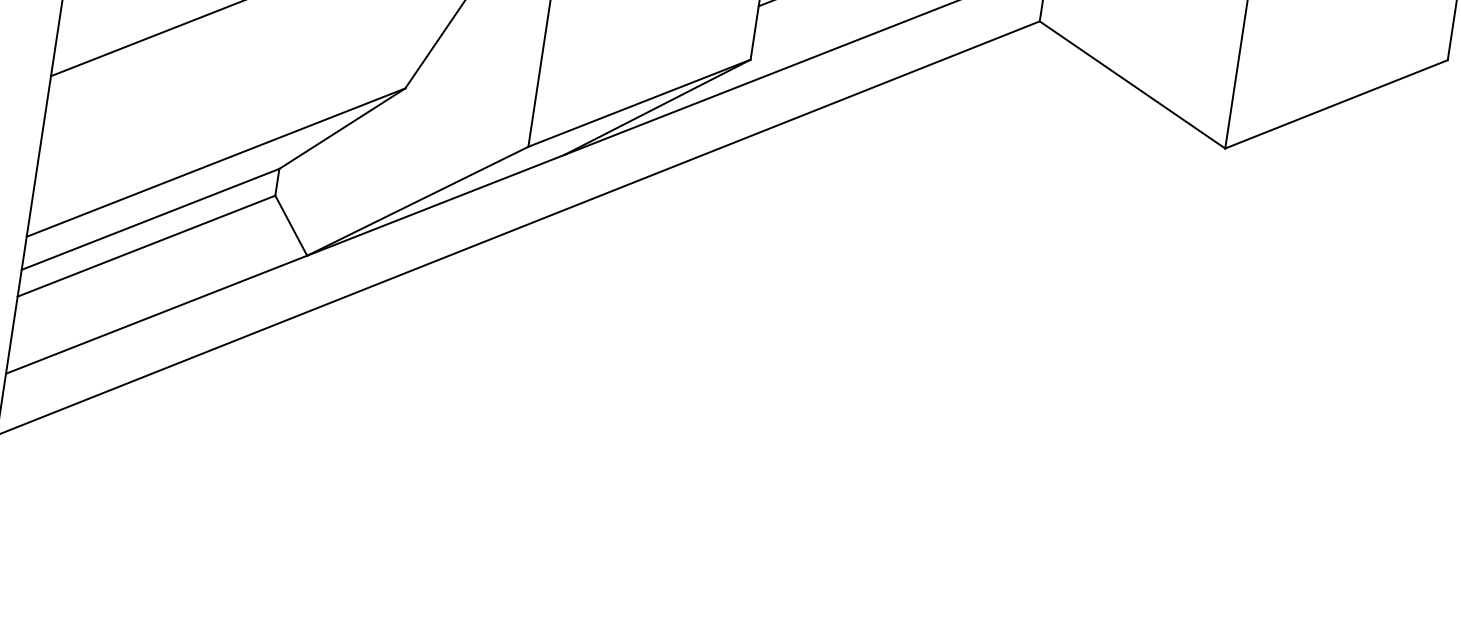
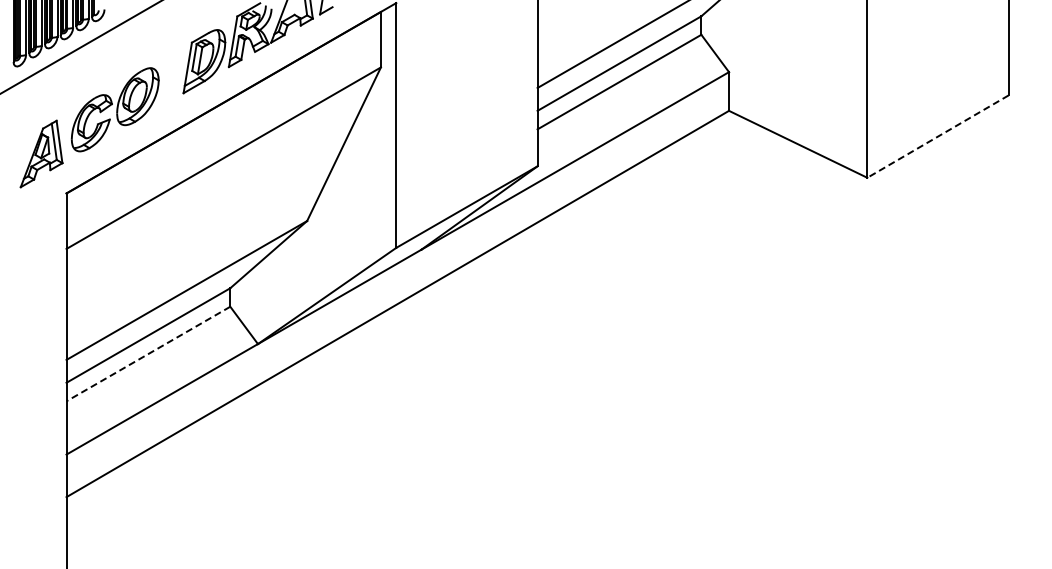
line: (1337, 104) -> (938, 136), solid -> dashed
line: (146, 246) -> (148, 354), solid -> dashed

